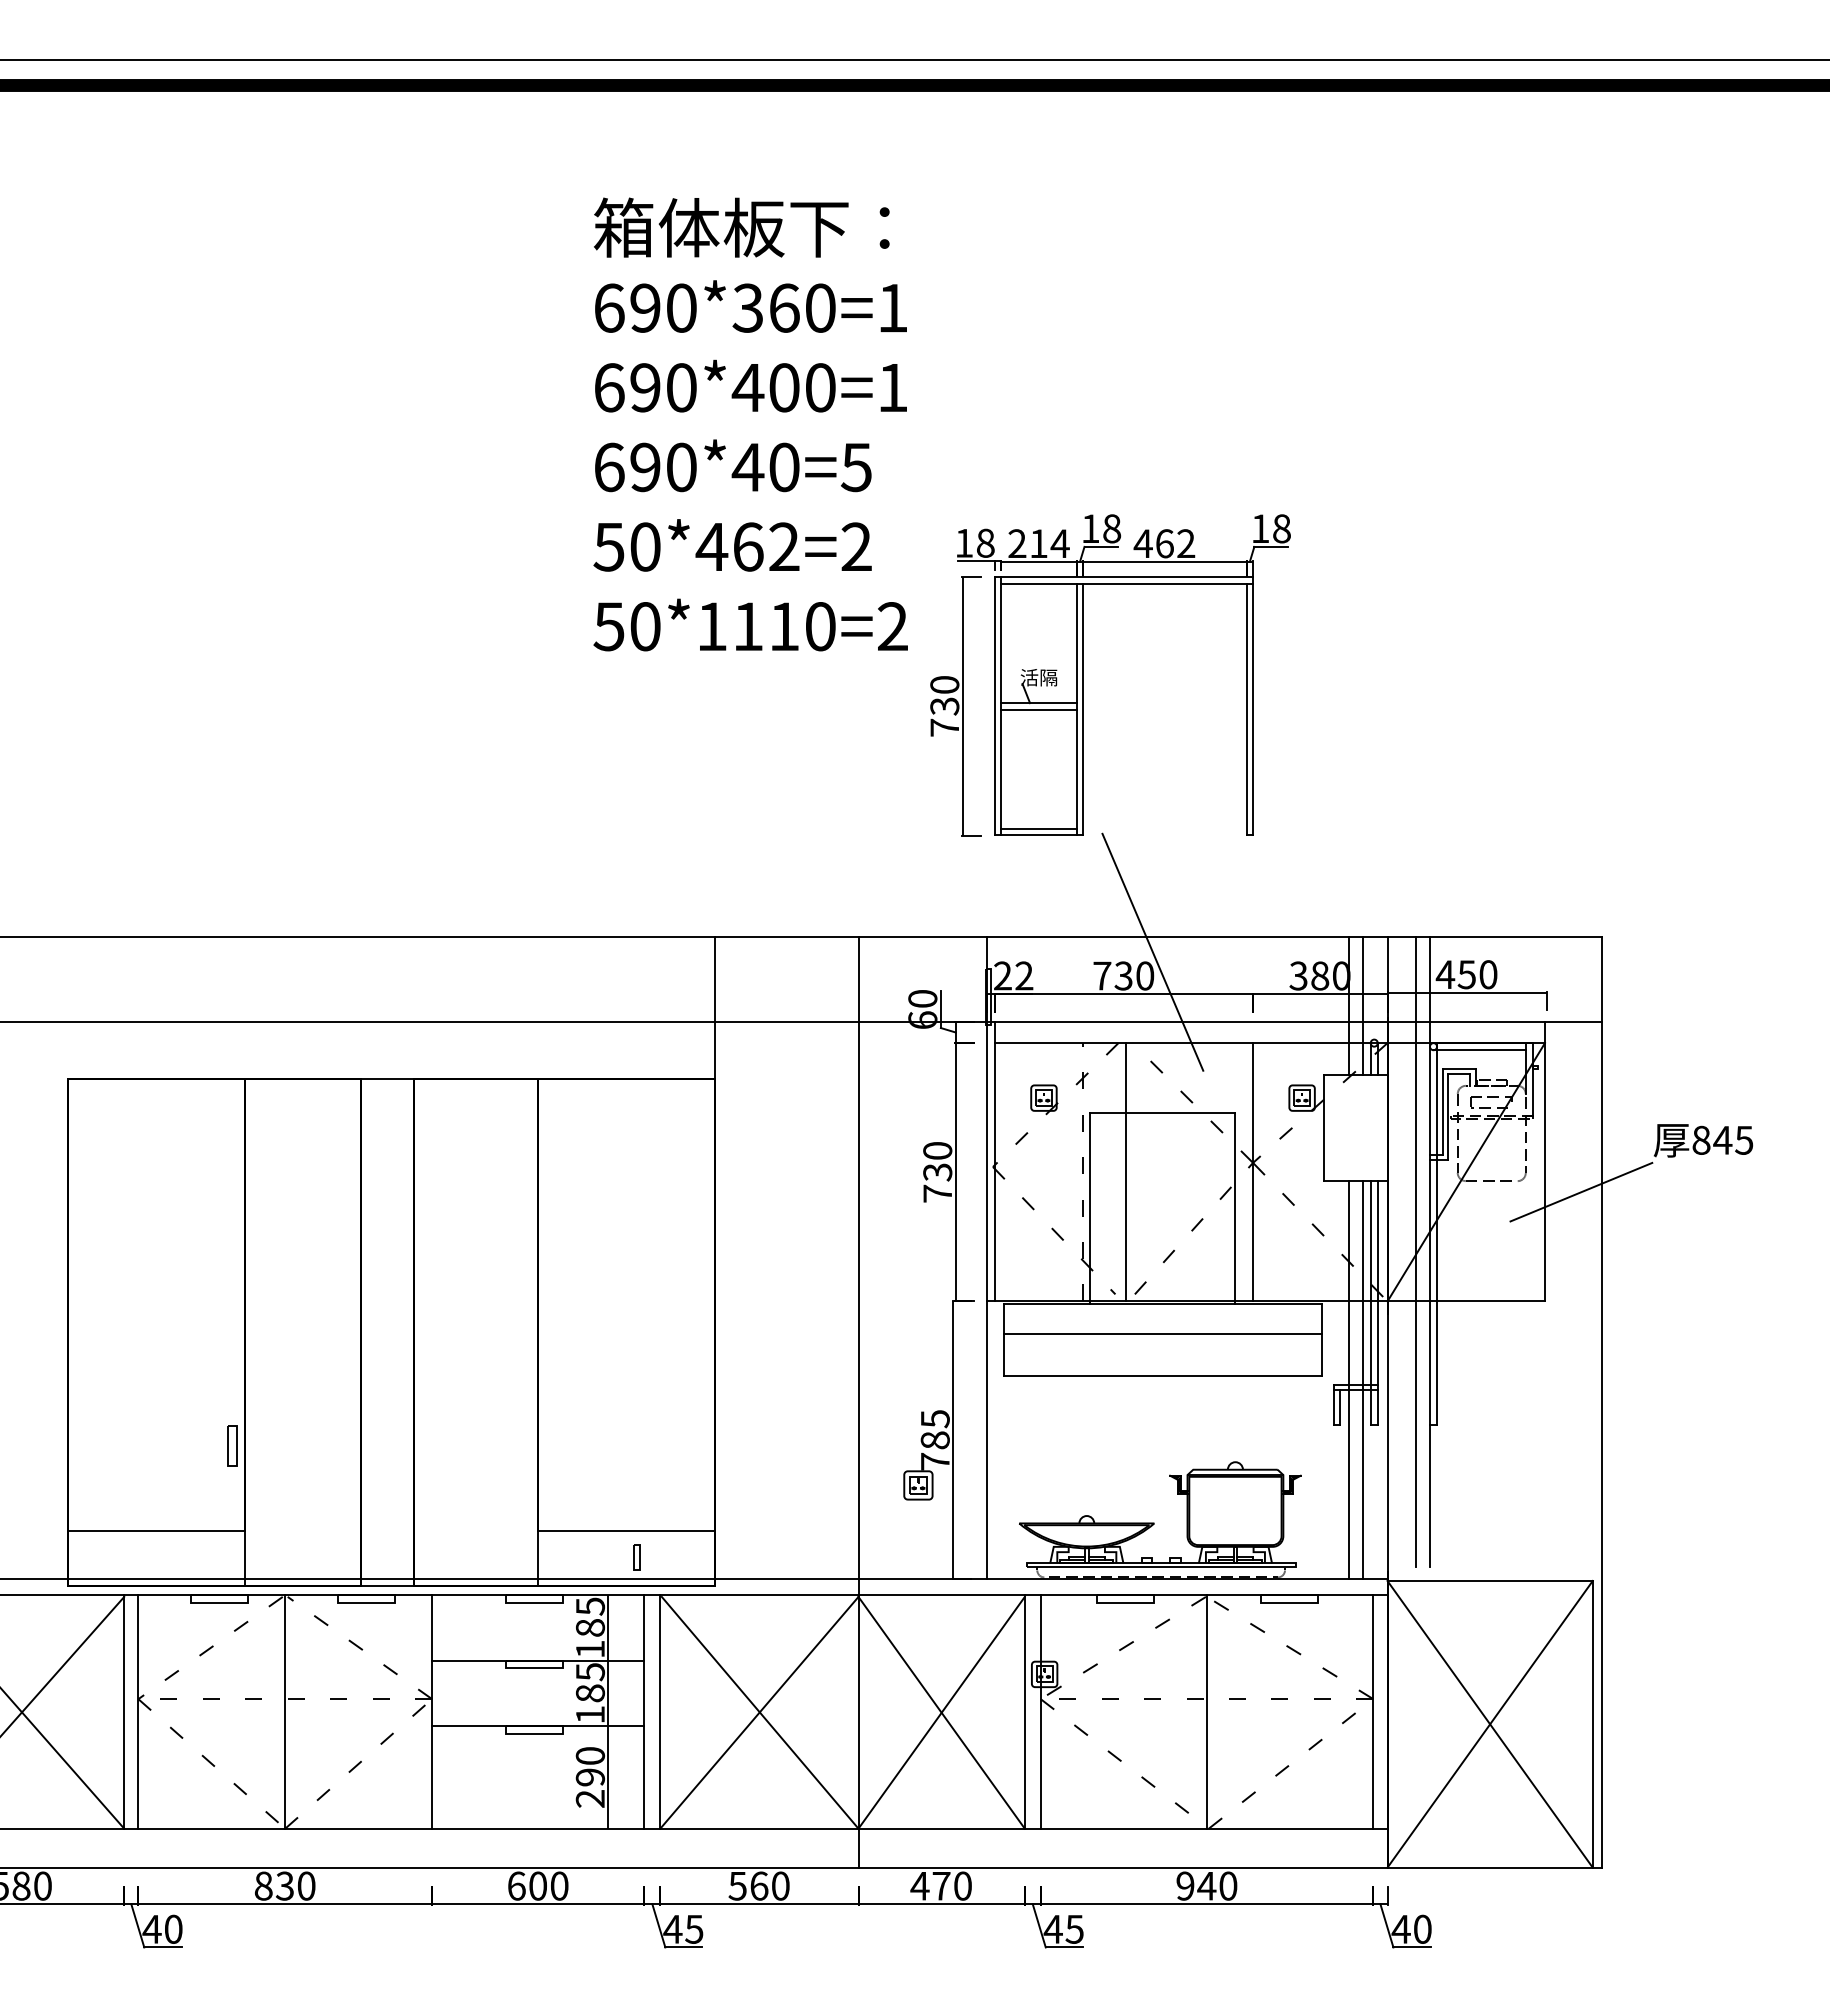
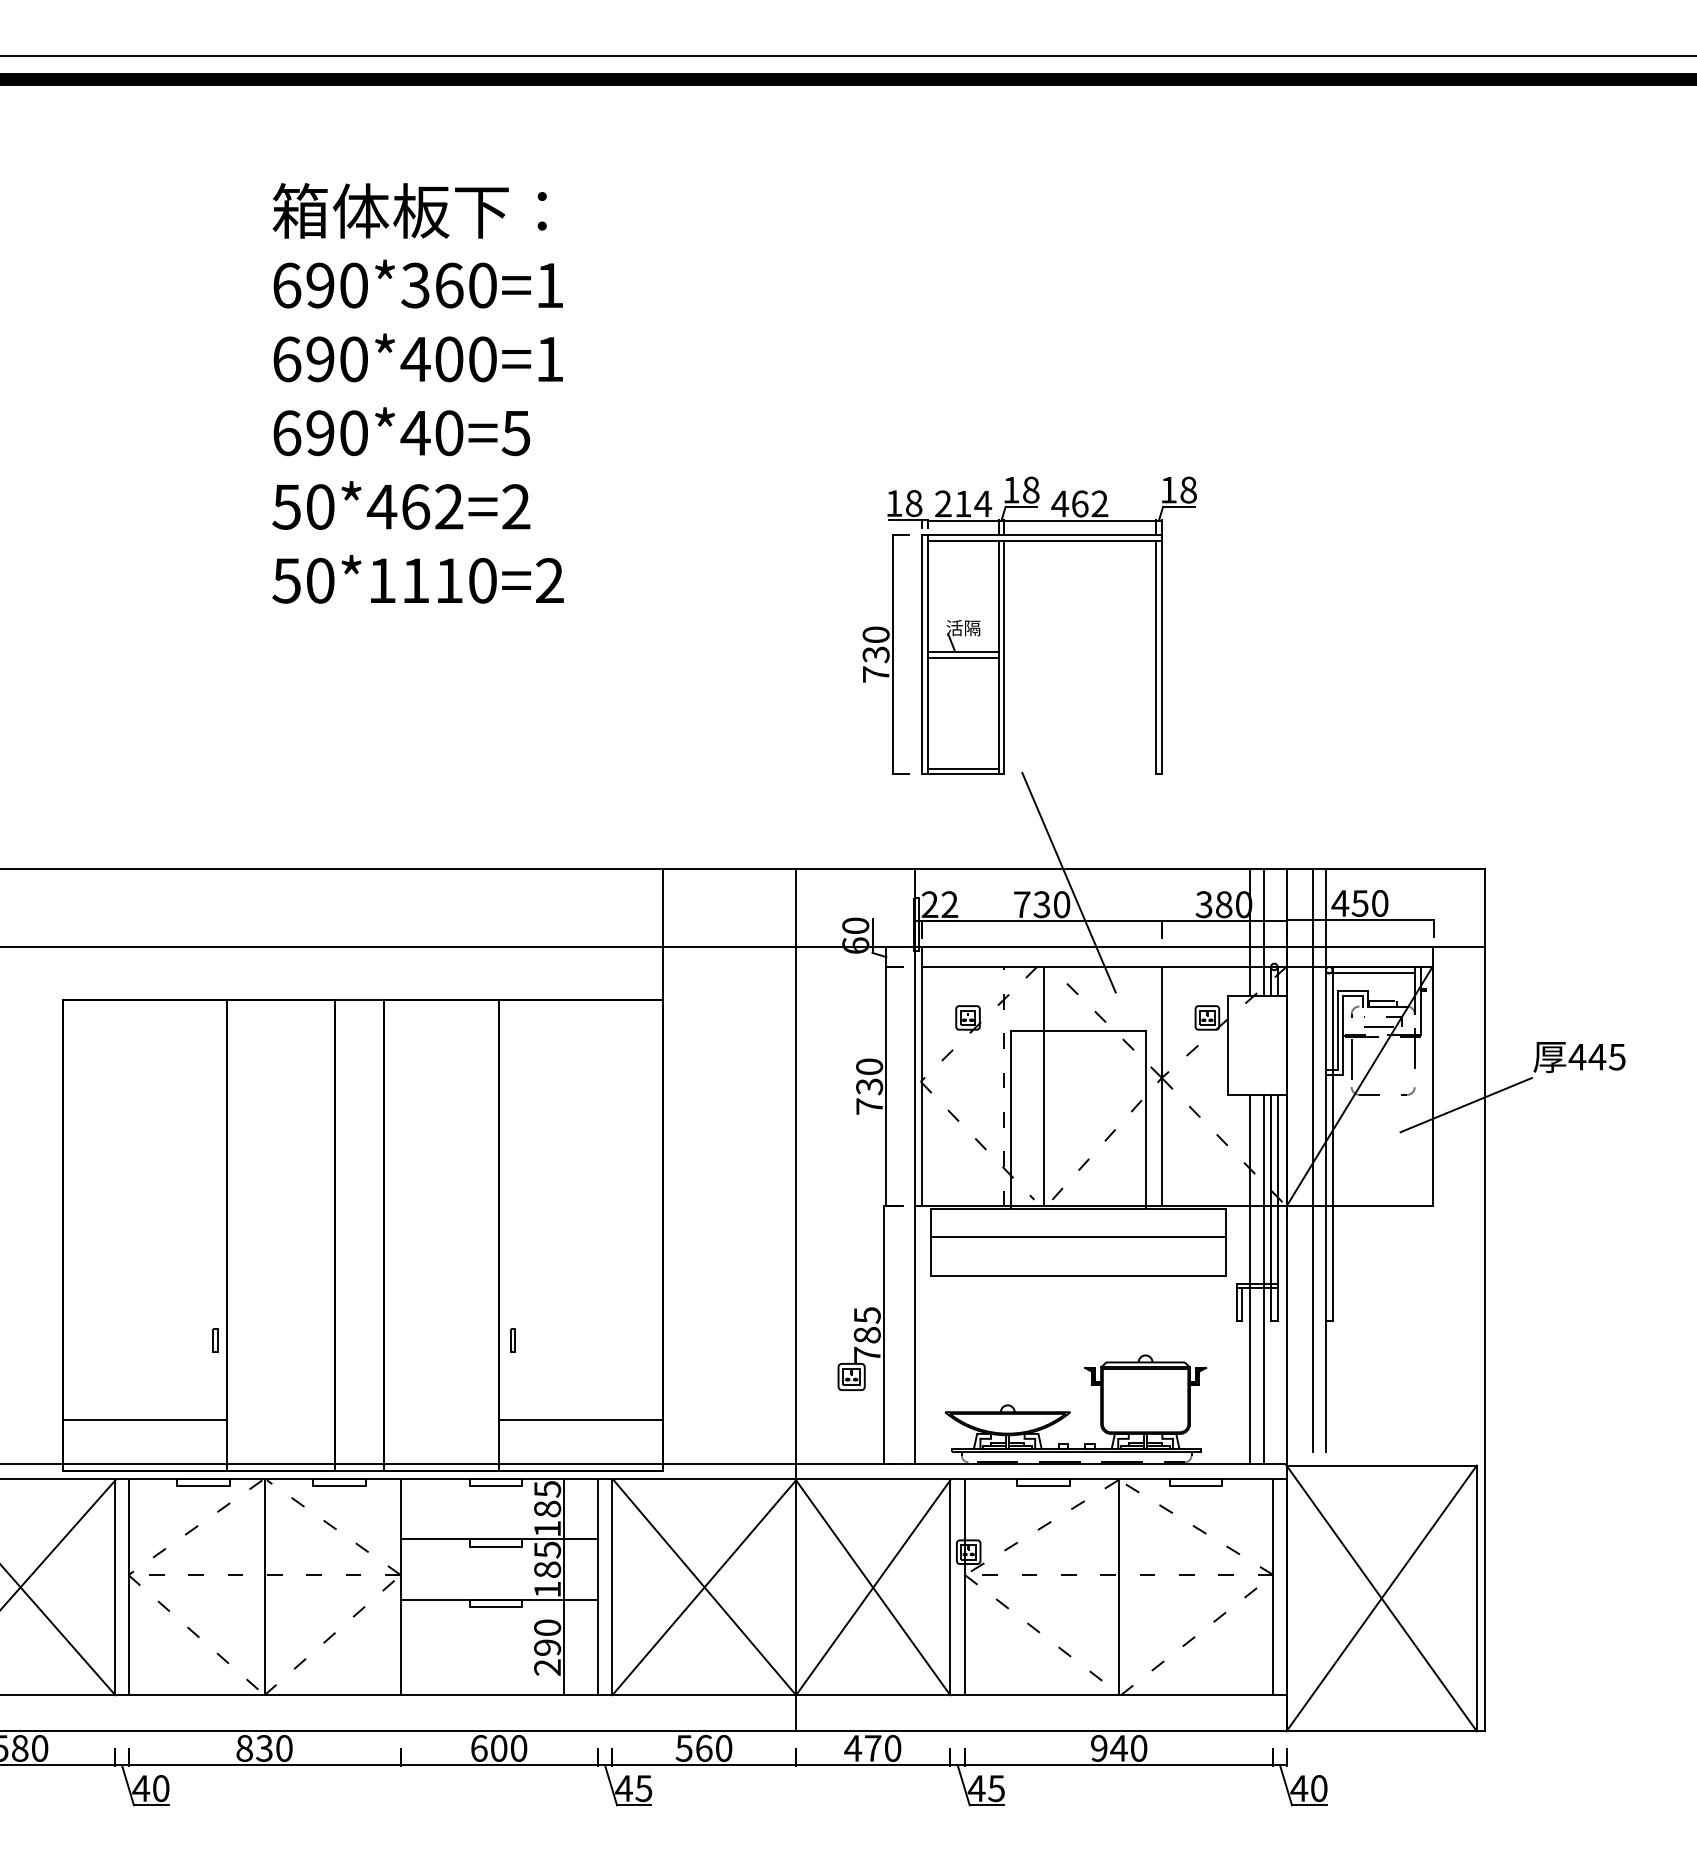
text: (750, 424) -> (417, 393), moved
text: (1701, 1139) -> (1577, 1056), 845 -> 445
part: (232, 1446) -> (215, 1340), size x0.62
part: (636, 1557) -> (512, 1340), moved

